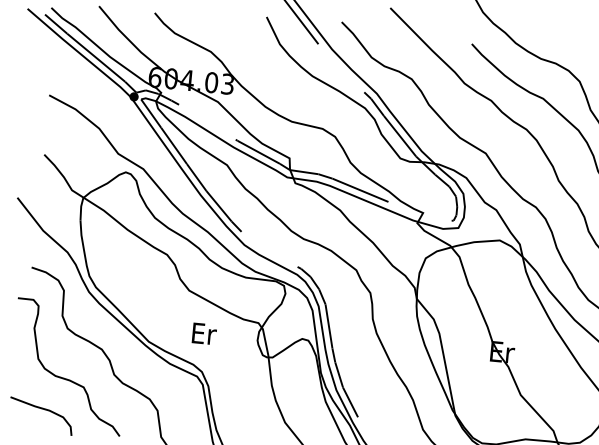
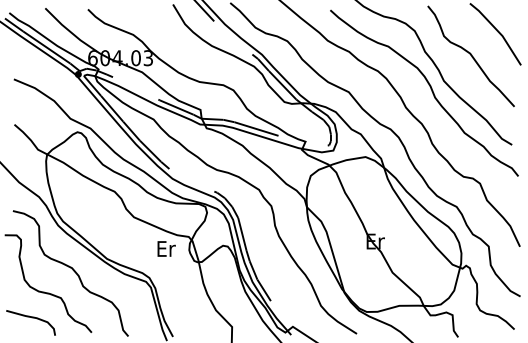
text: (204, 333) -> (166, 248), moved

